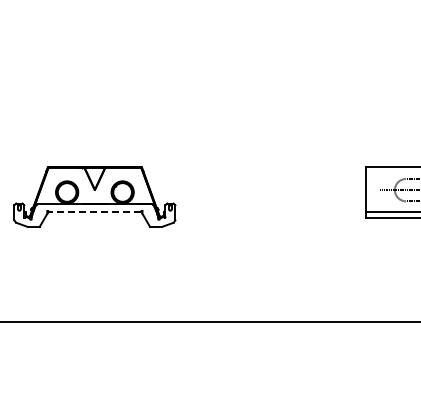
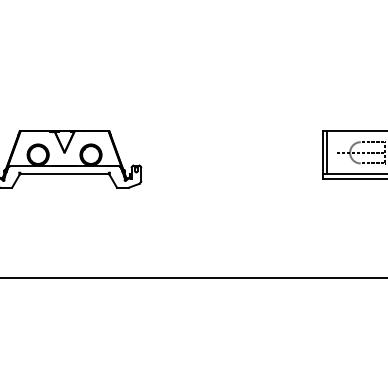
line: (370, 189) -> (326, 152), added
line: (94, 212) -> (64, 174), dashed -> solid

